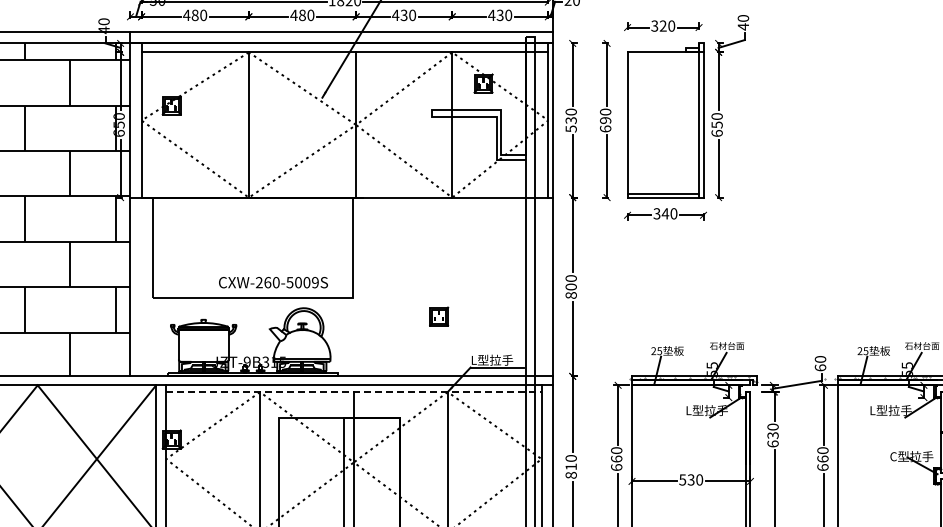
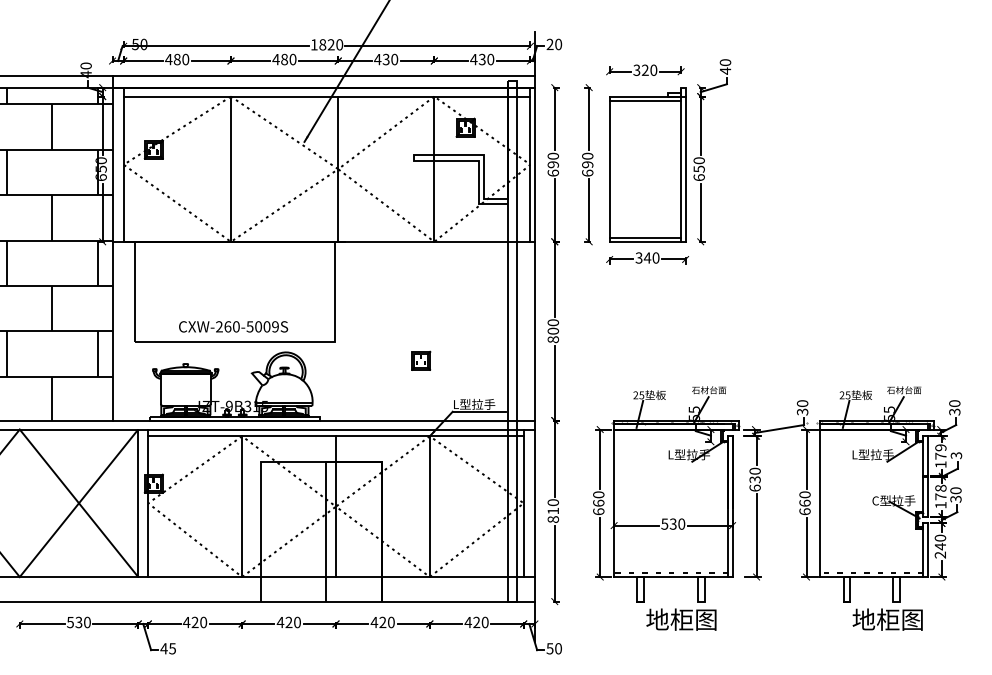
line: (663, 56) -> (645, 100), added
text: (570, 124) -> (552, 168), 530 -> 690
text: (273, 282) -> (233, 326), moved
text: (820, 367) -> (802, 411), 60 -> 30
line: (354, 392) -> (336, 436), dashed -> solid

